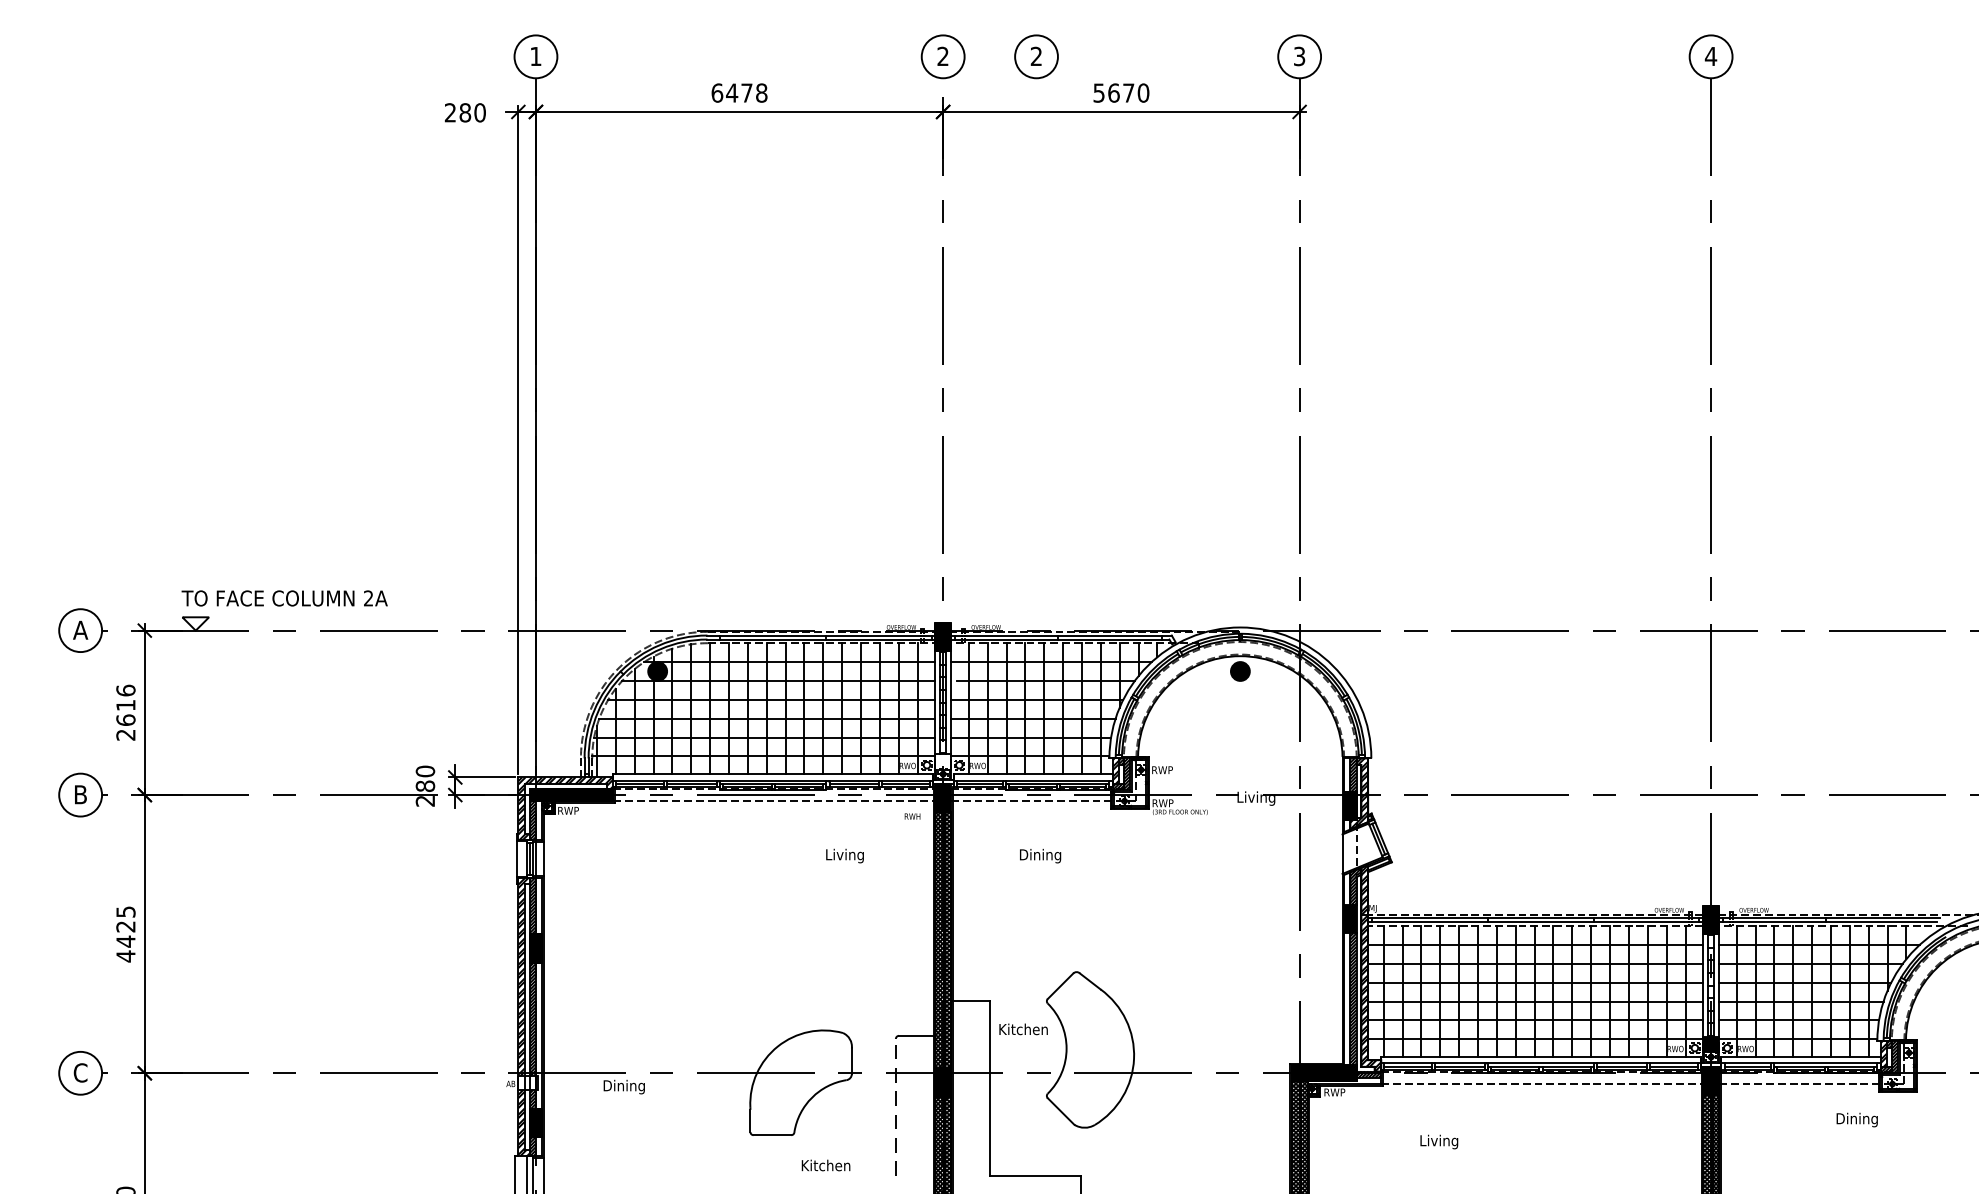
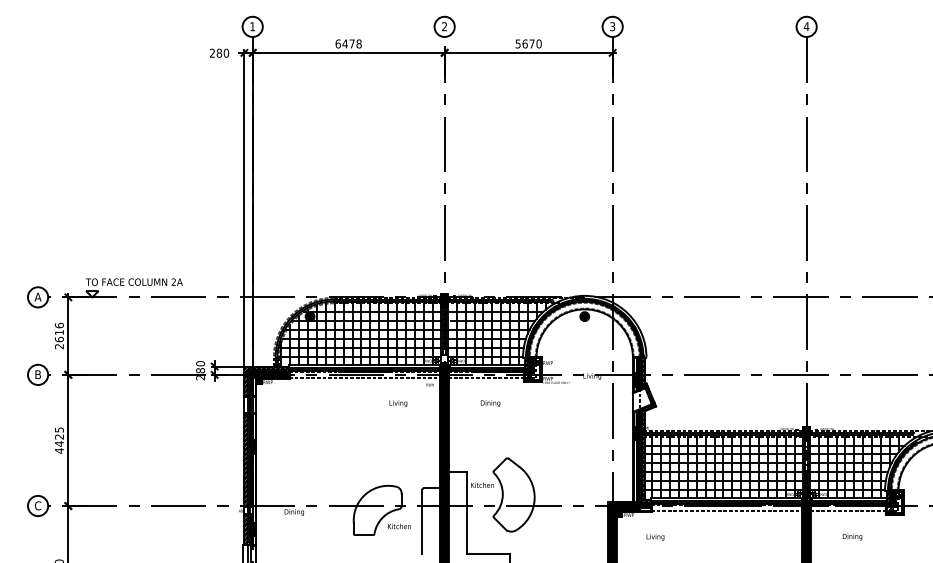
part: (1036, 56) -> (488, 26), removed
line: (896, 1106) -> (422, 521), dashed -> solid
text: (1857, 1118) -> (852, 536), moved
text: (1439, 1142) -> (655, 537), moved
text: (826, 1165) -> (399, 526), moved

